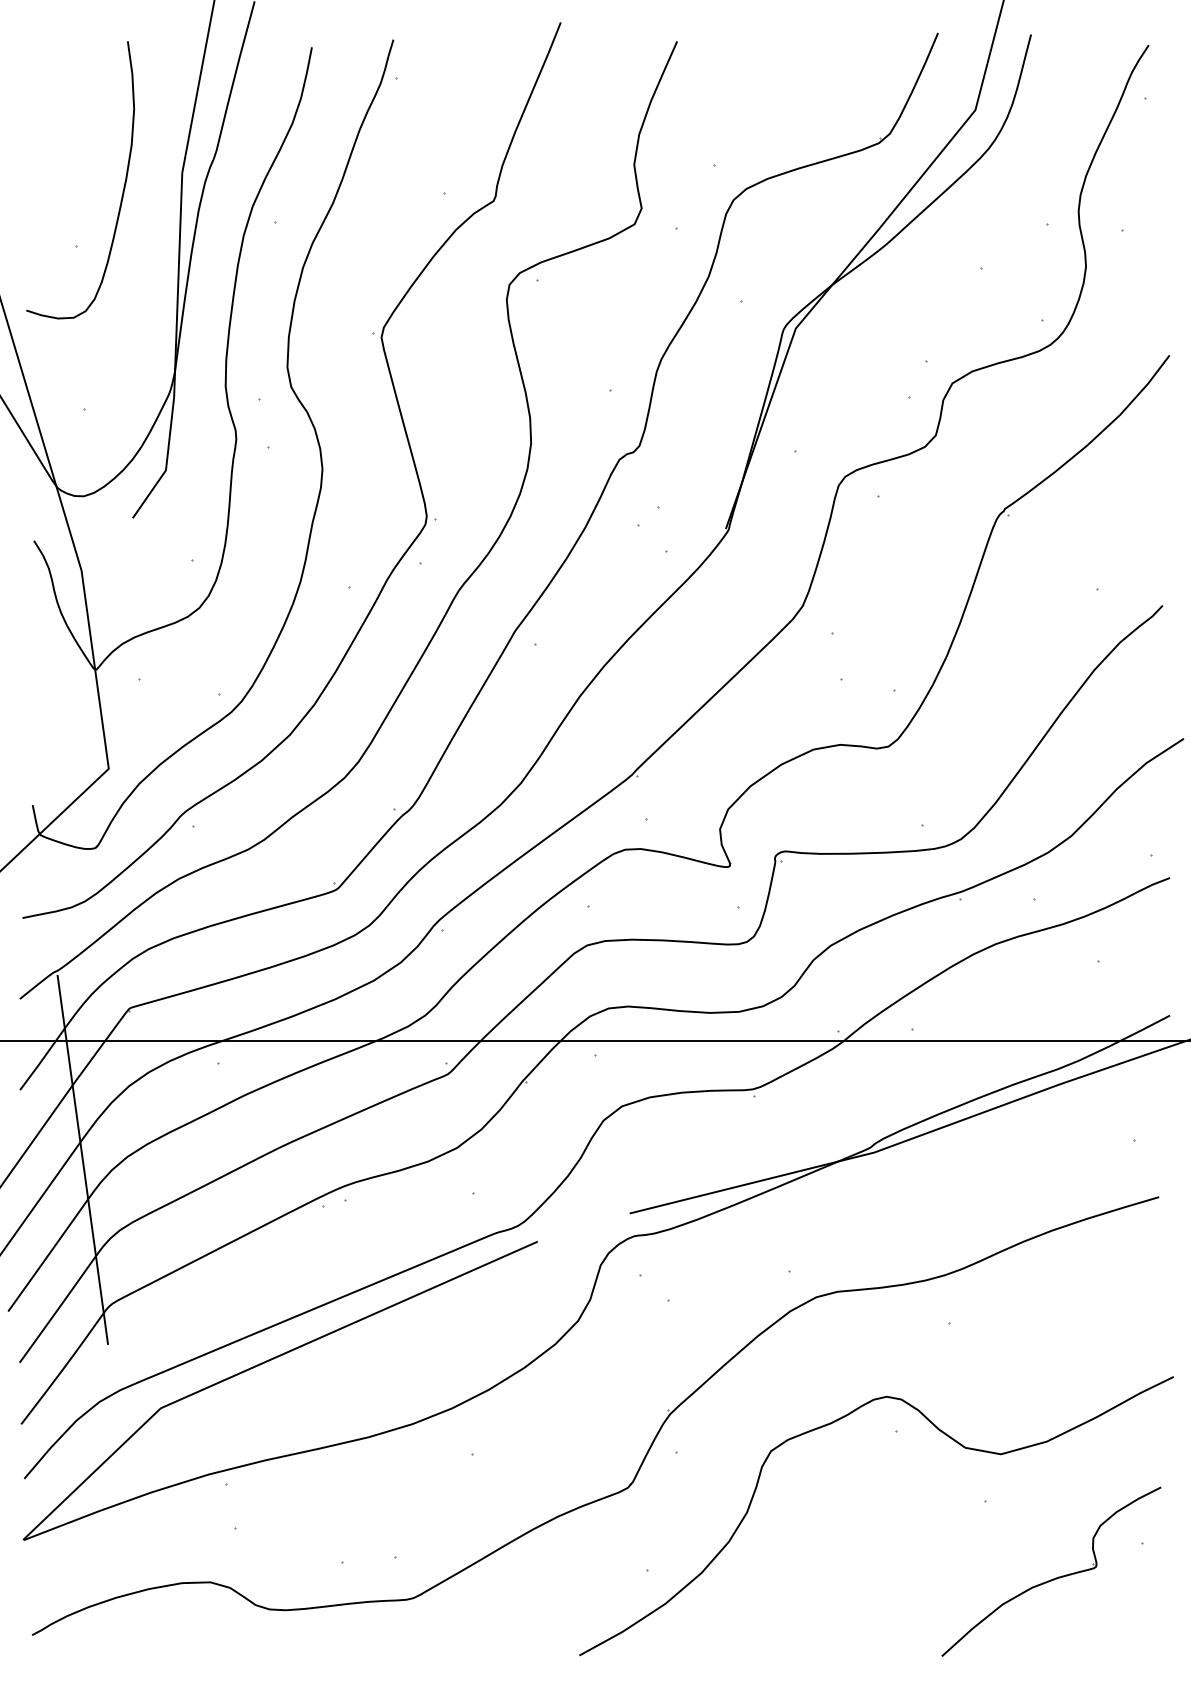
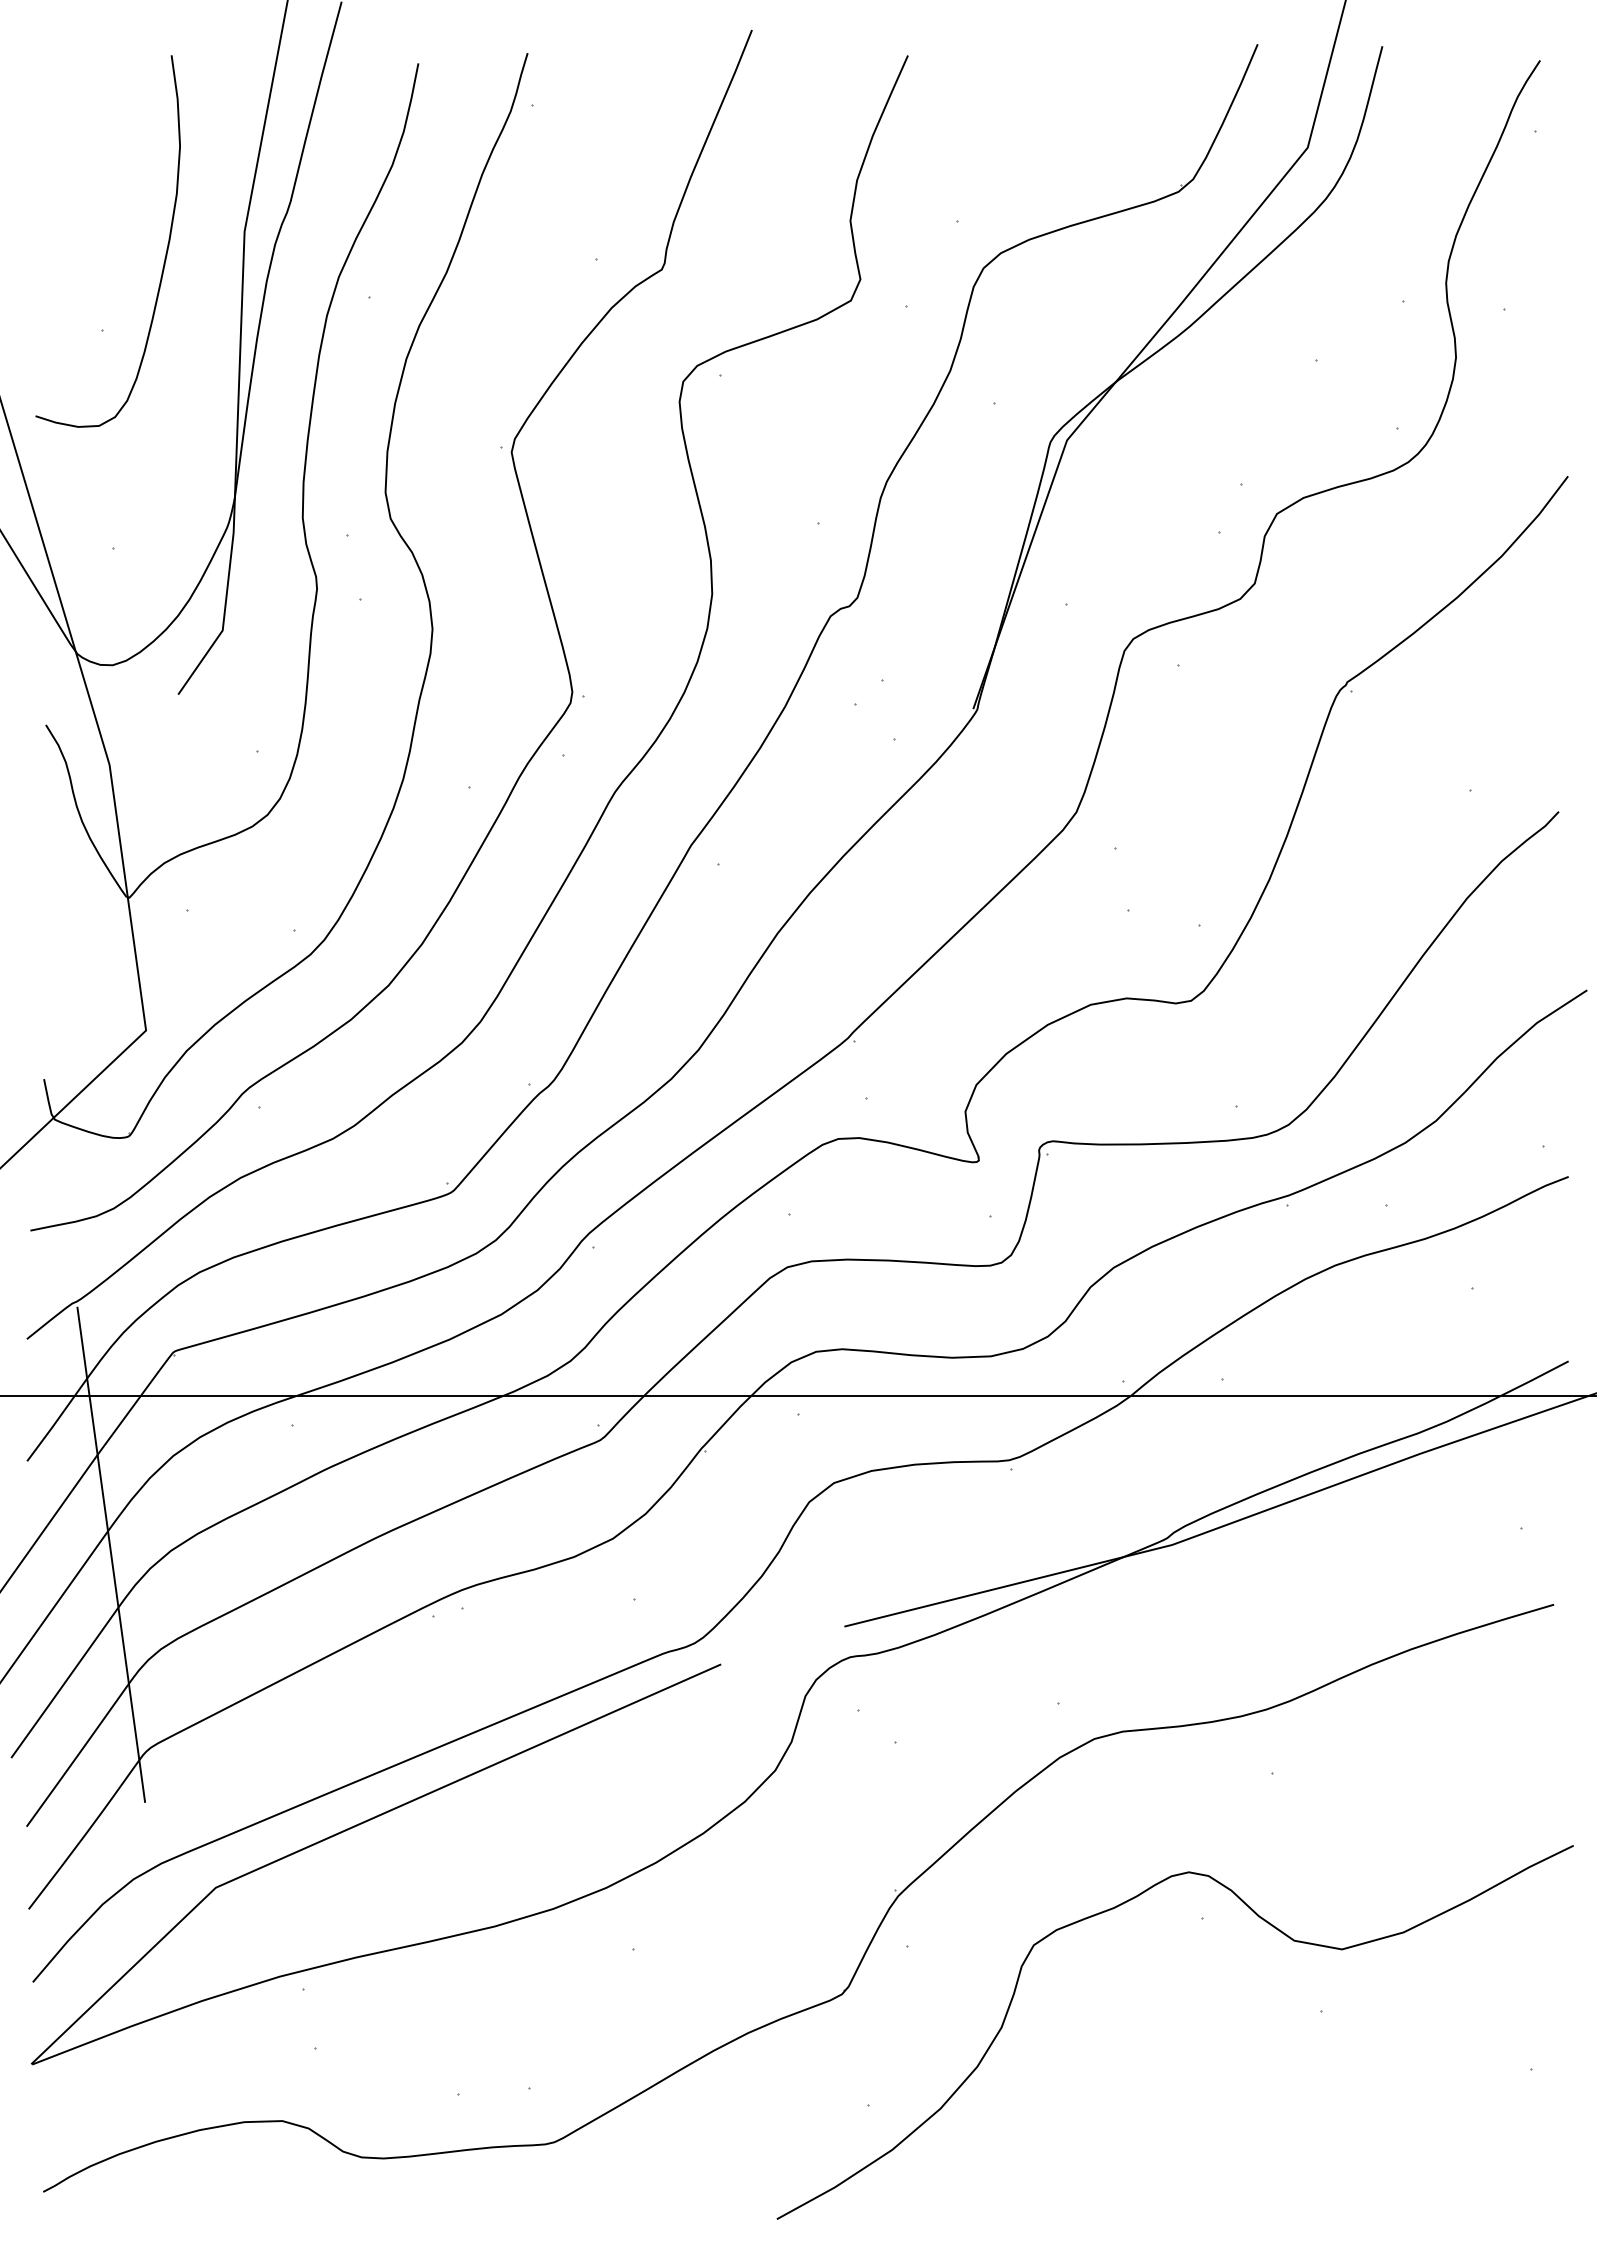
part: (1052, 1578) -> (1411, 2116), removed

